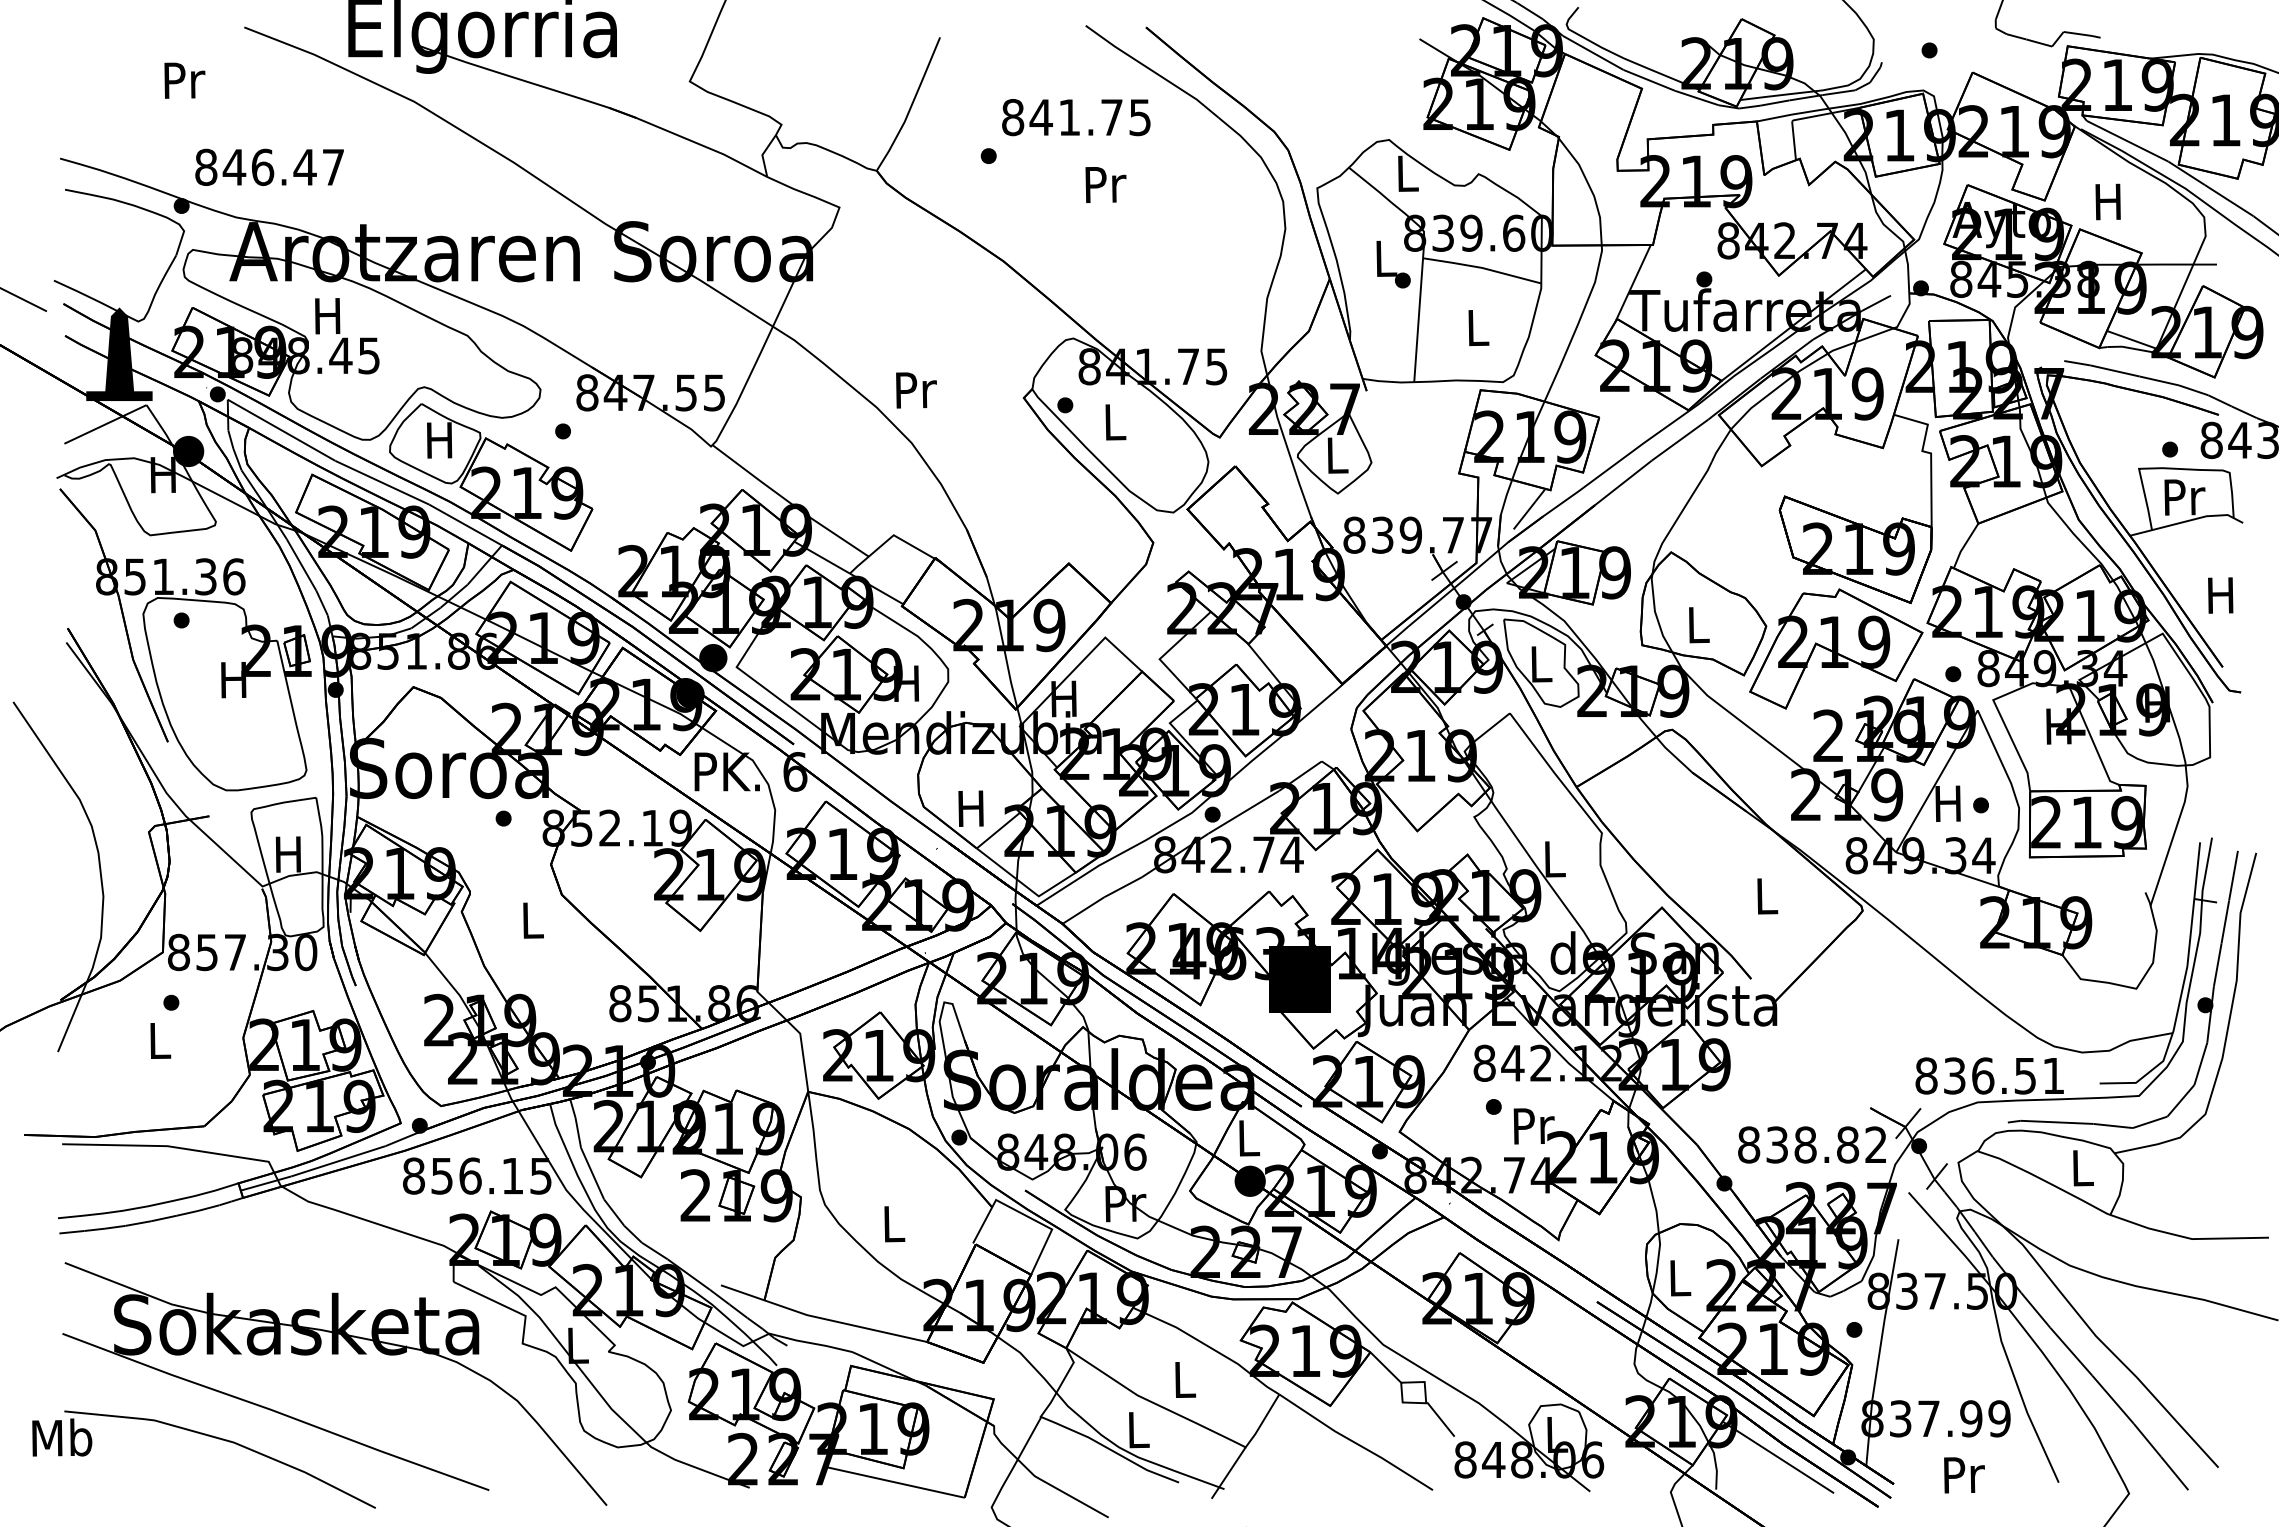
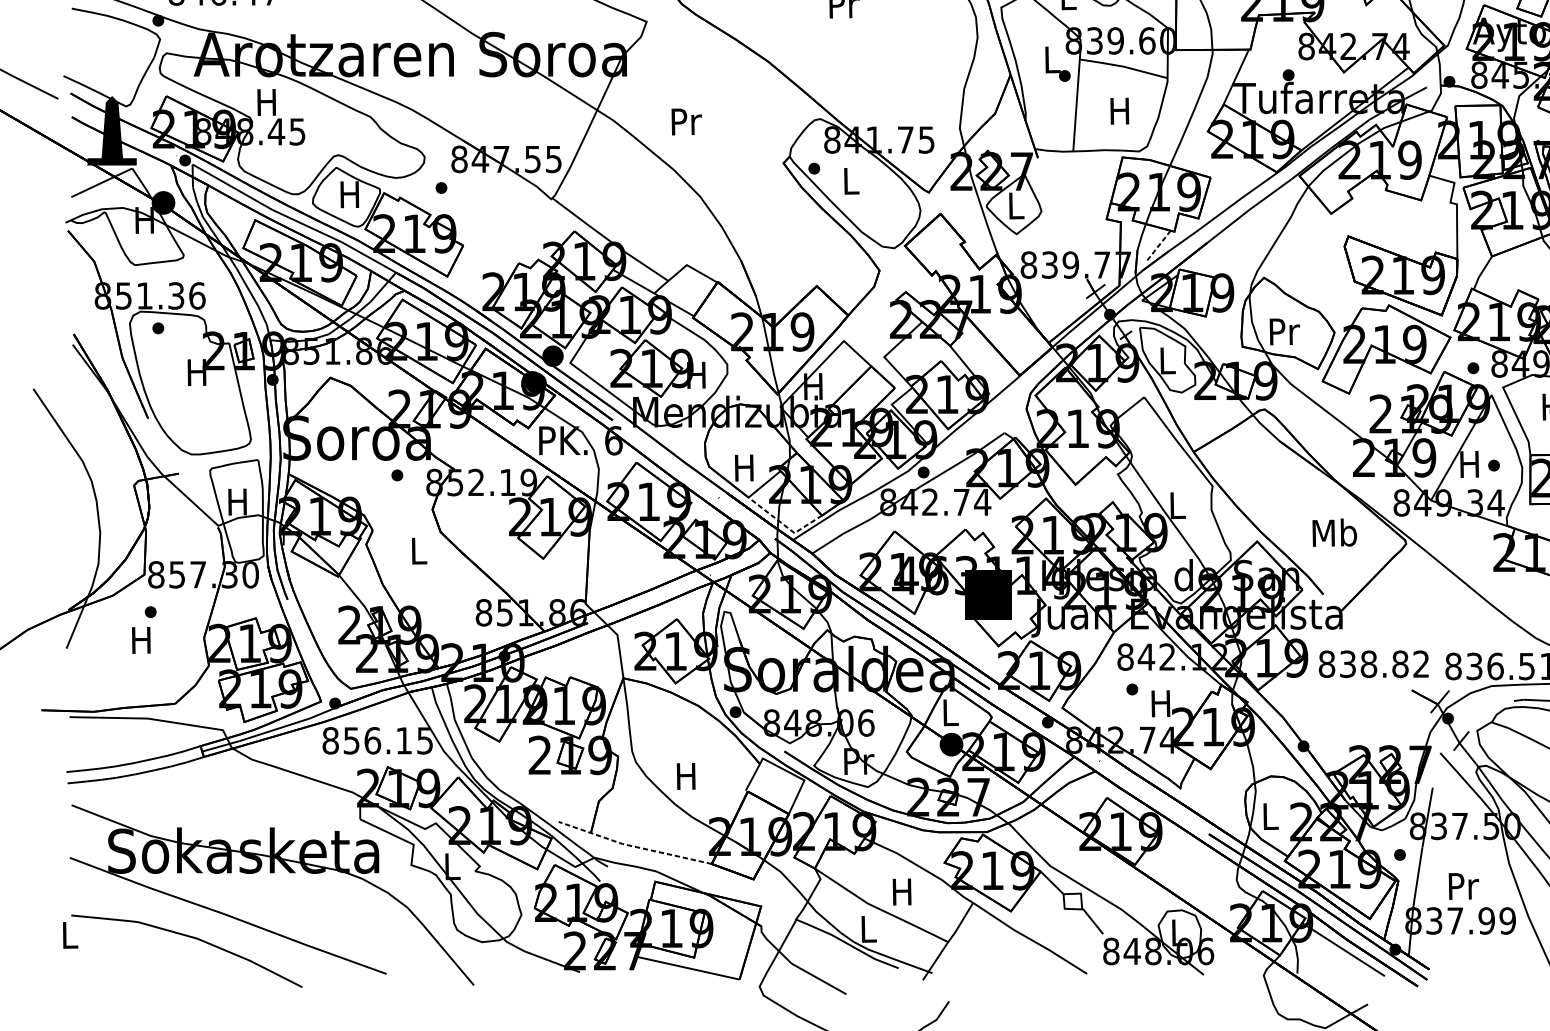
text: (1476, 327) -> (1119, 110), L -> H
text: (916, 390) -> (686, 122), moved
line: (1529, 509) -> (1158, 245), solid -> dashed
text: (1698, 625) -> (1284, 332), L -> Pr
line: (1025, 886) -> (784, 525), solid -> dashed
text: (1766, 895) -> (1334, 532), L -> Mb
text: (158, 1040) -> (141, 640), L -> H
text: (1533, 1126) -> (1161, 703), Pr -> H
text: (1811, 1144) -> (1373, 663), moved
text: (892, 1224) -> (685, 776), L -> H
line: (821, 1318) -> (633, 846), solid -> dashed
text: (1183, 1379) -> (902, 891), L -> H
text: (62, 1437) -> (69, 934), Mb -> L
text: (1964, 1475) -> (1463, 886), moved

